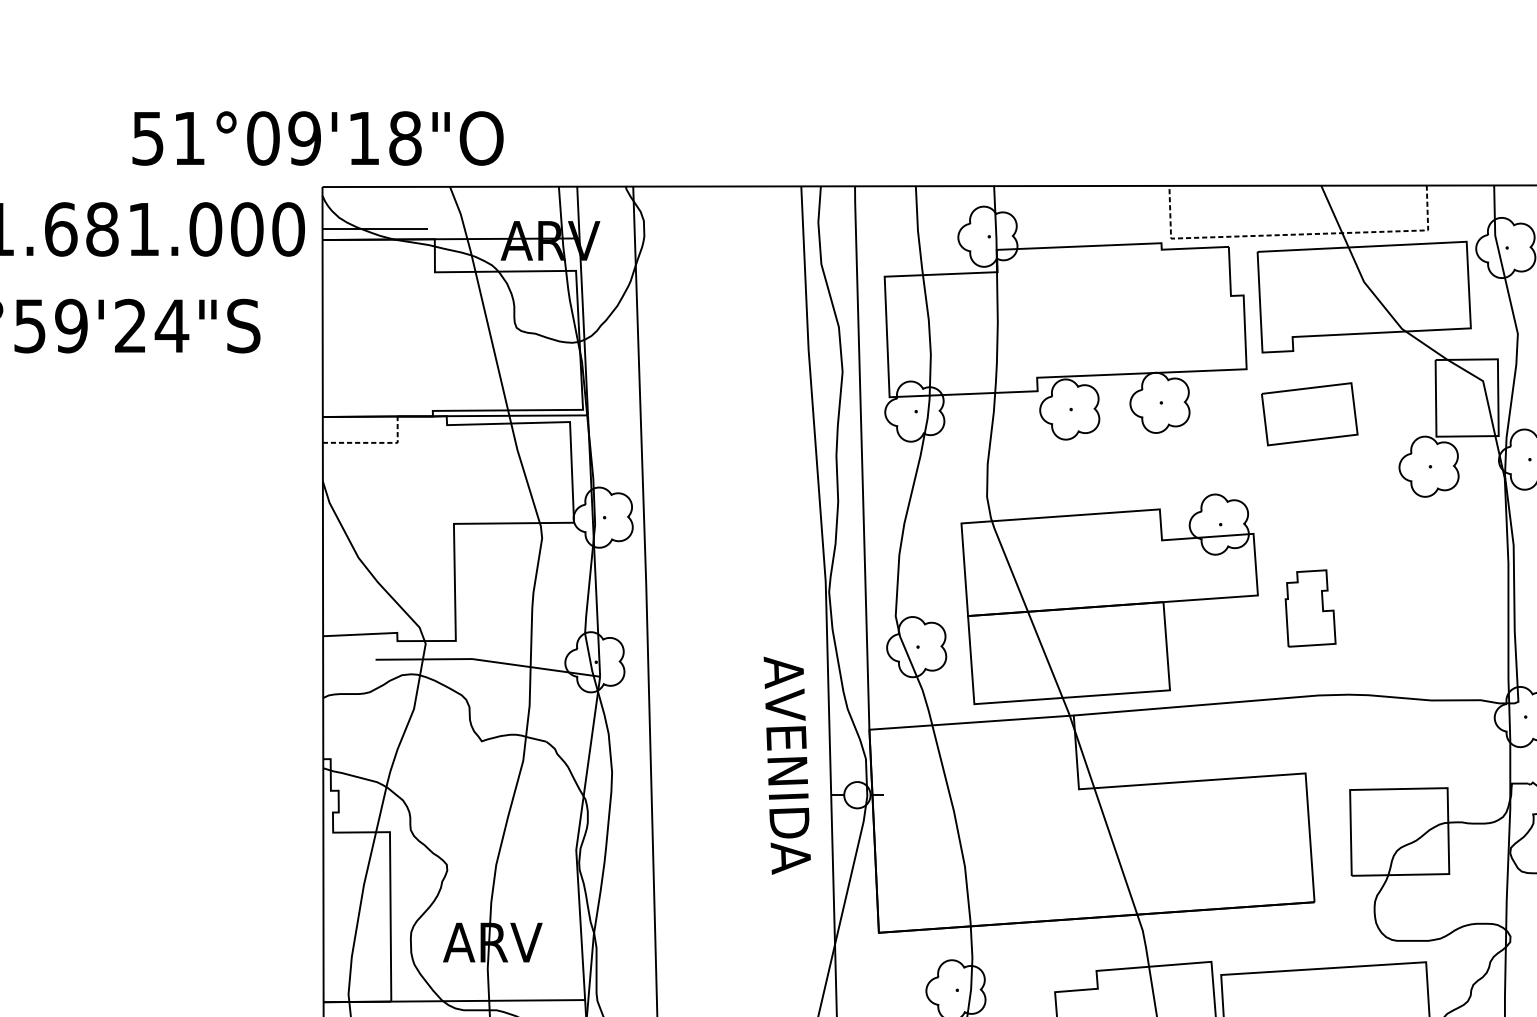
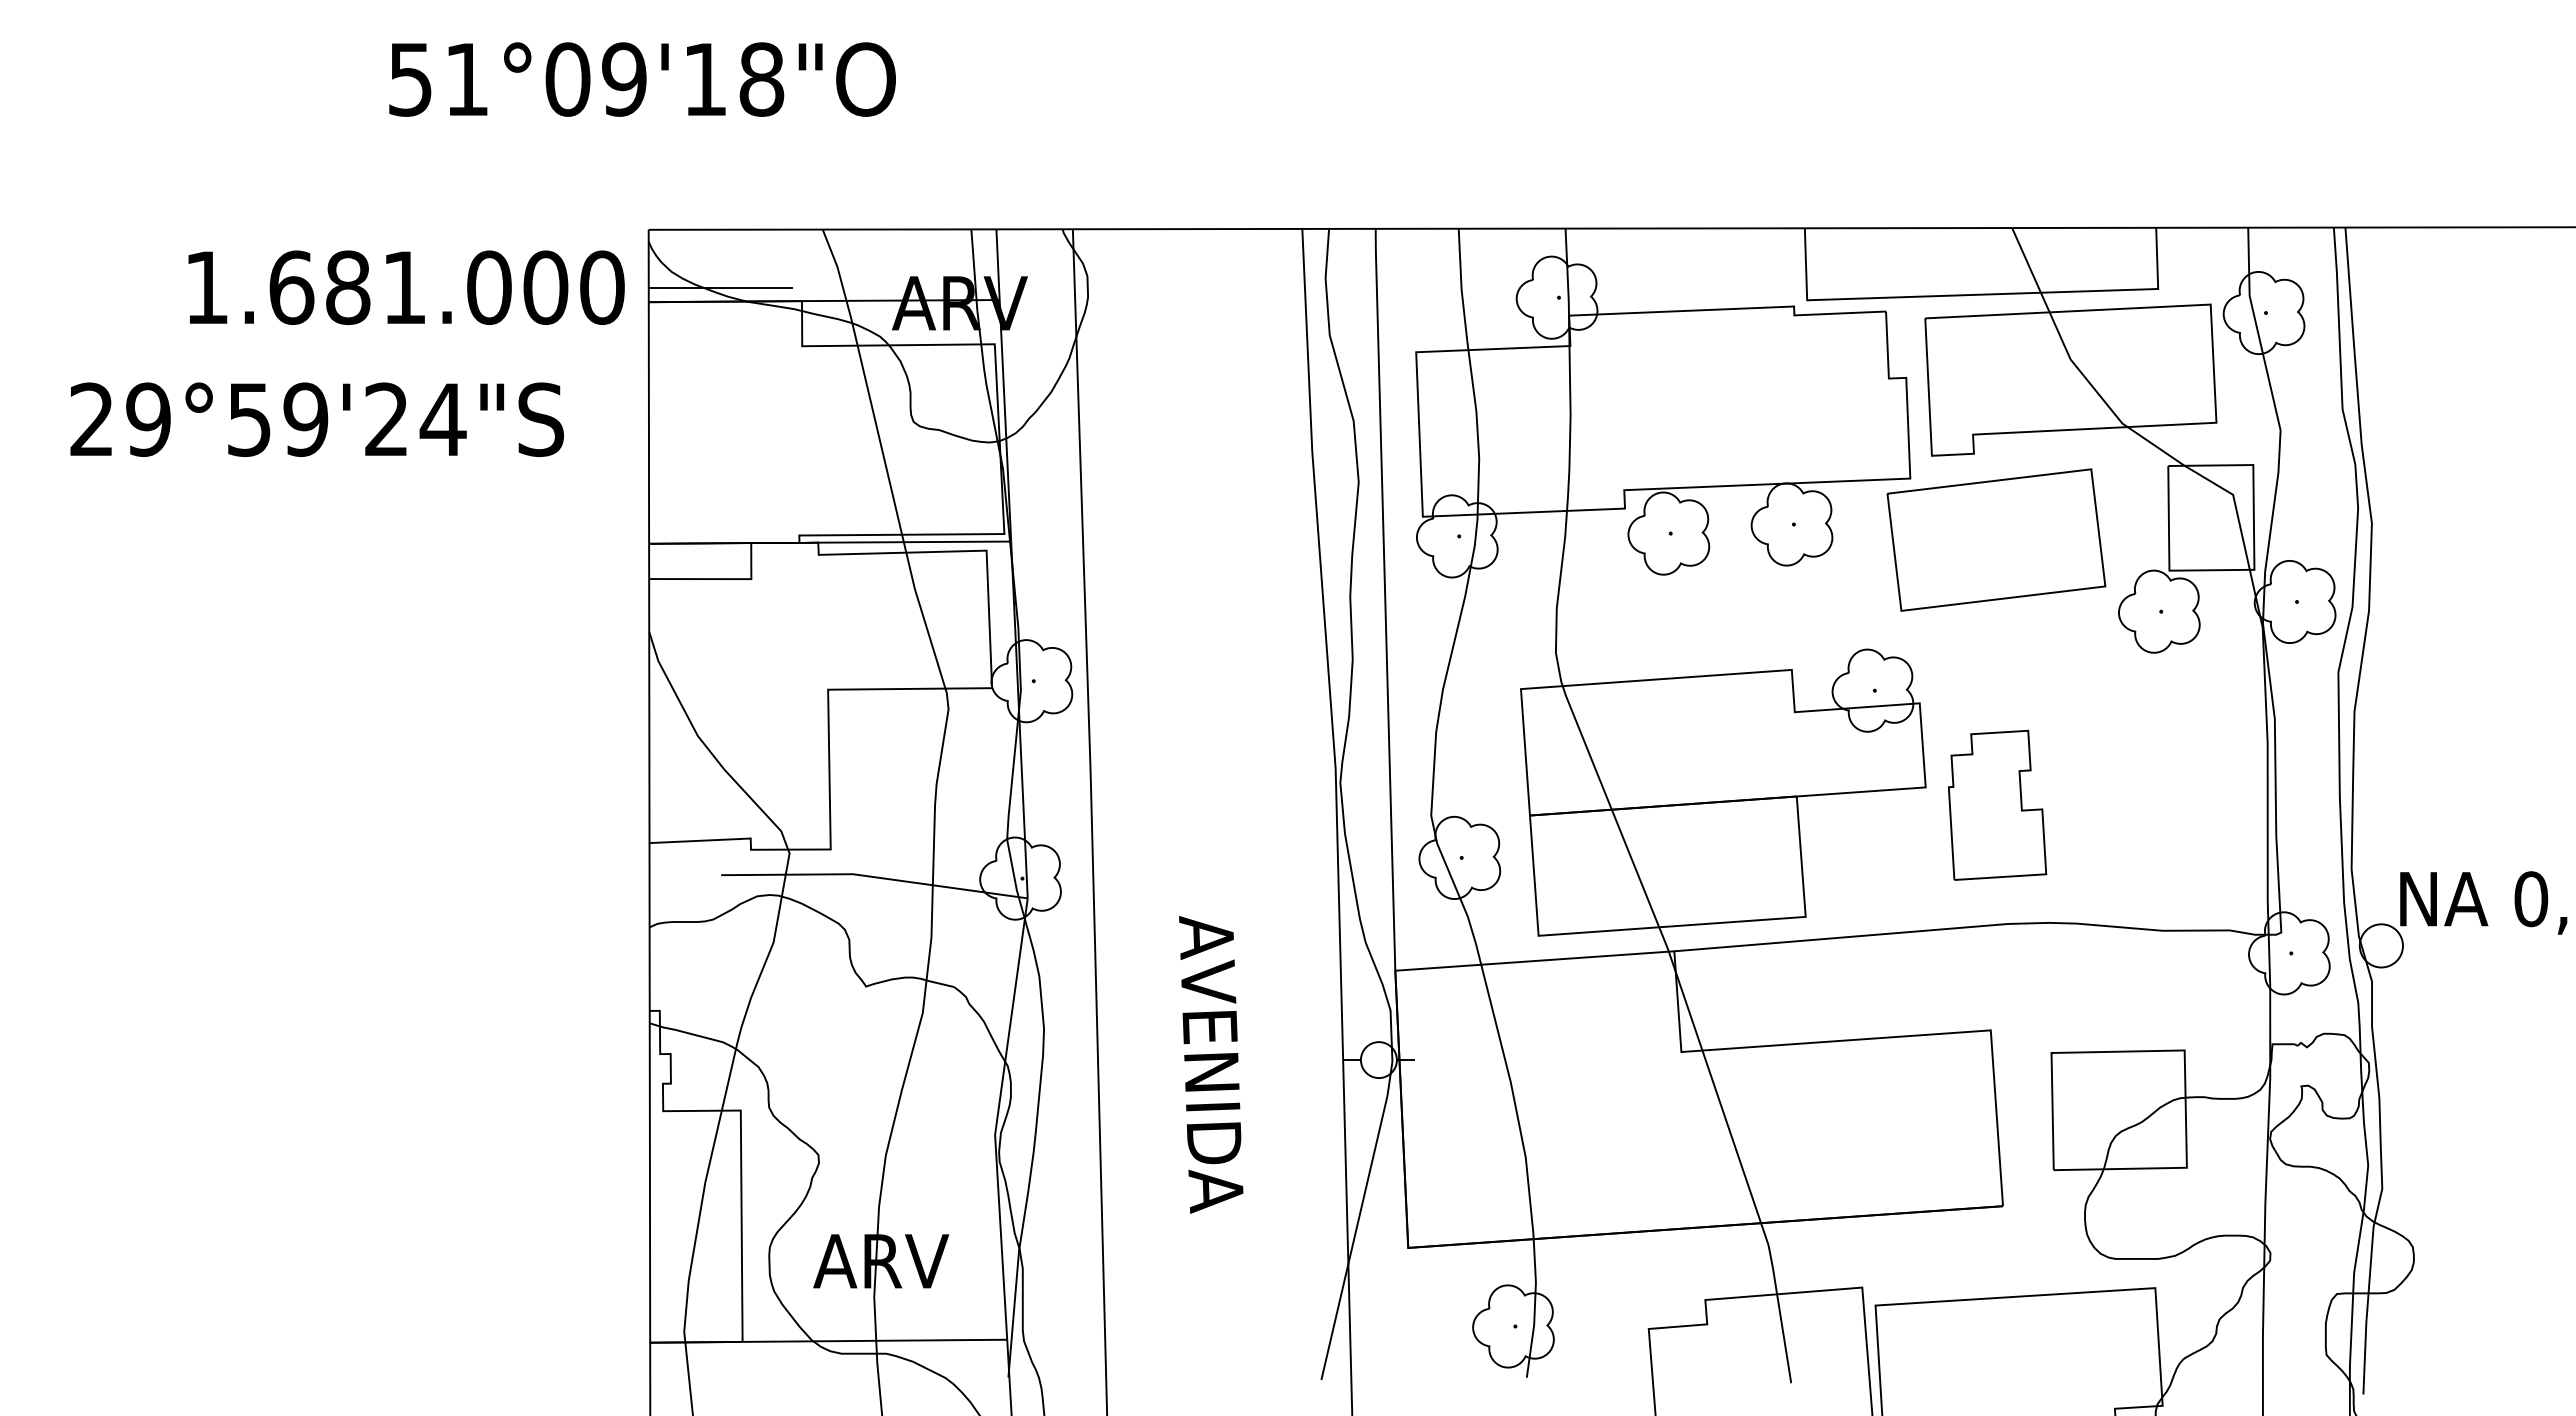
text: (317, 138) -> (642, 79), moved
line: (1295, 234) -> (1976, 294), dashed -> solid
part: (1309, 413) -> (1996, 539), size x1.67
line: (374, 443) -> (719, 579), dashed -> solid
part: (1310, 607) -> (1997, 804), size x1.43
text: (787, 765) -> (1211, 1064), moved

